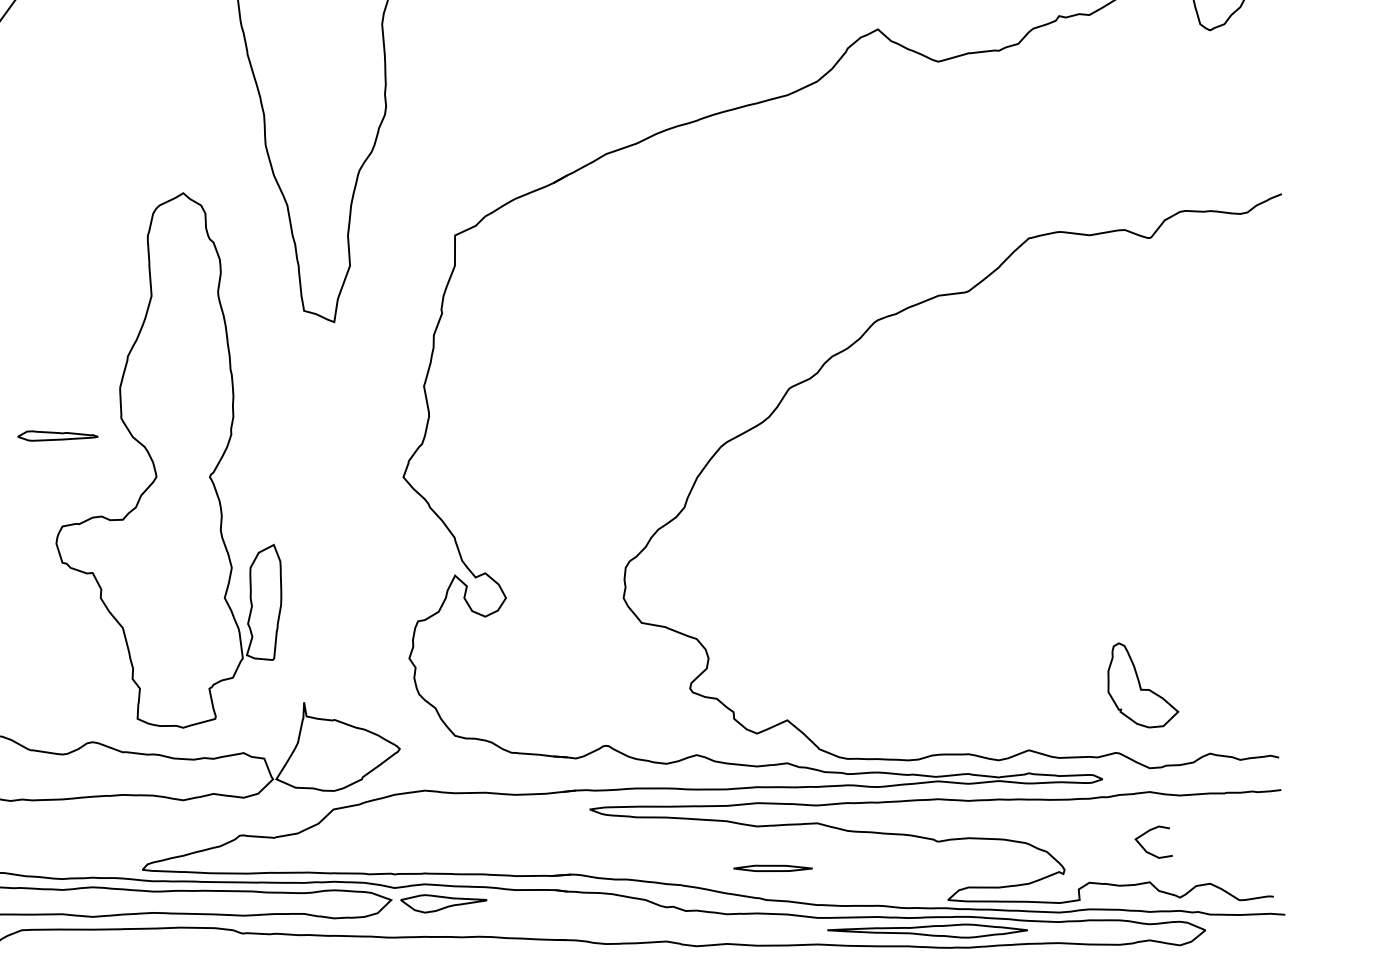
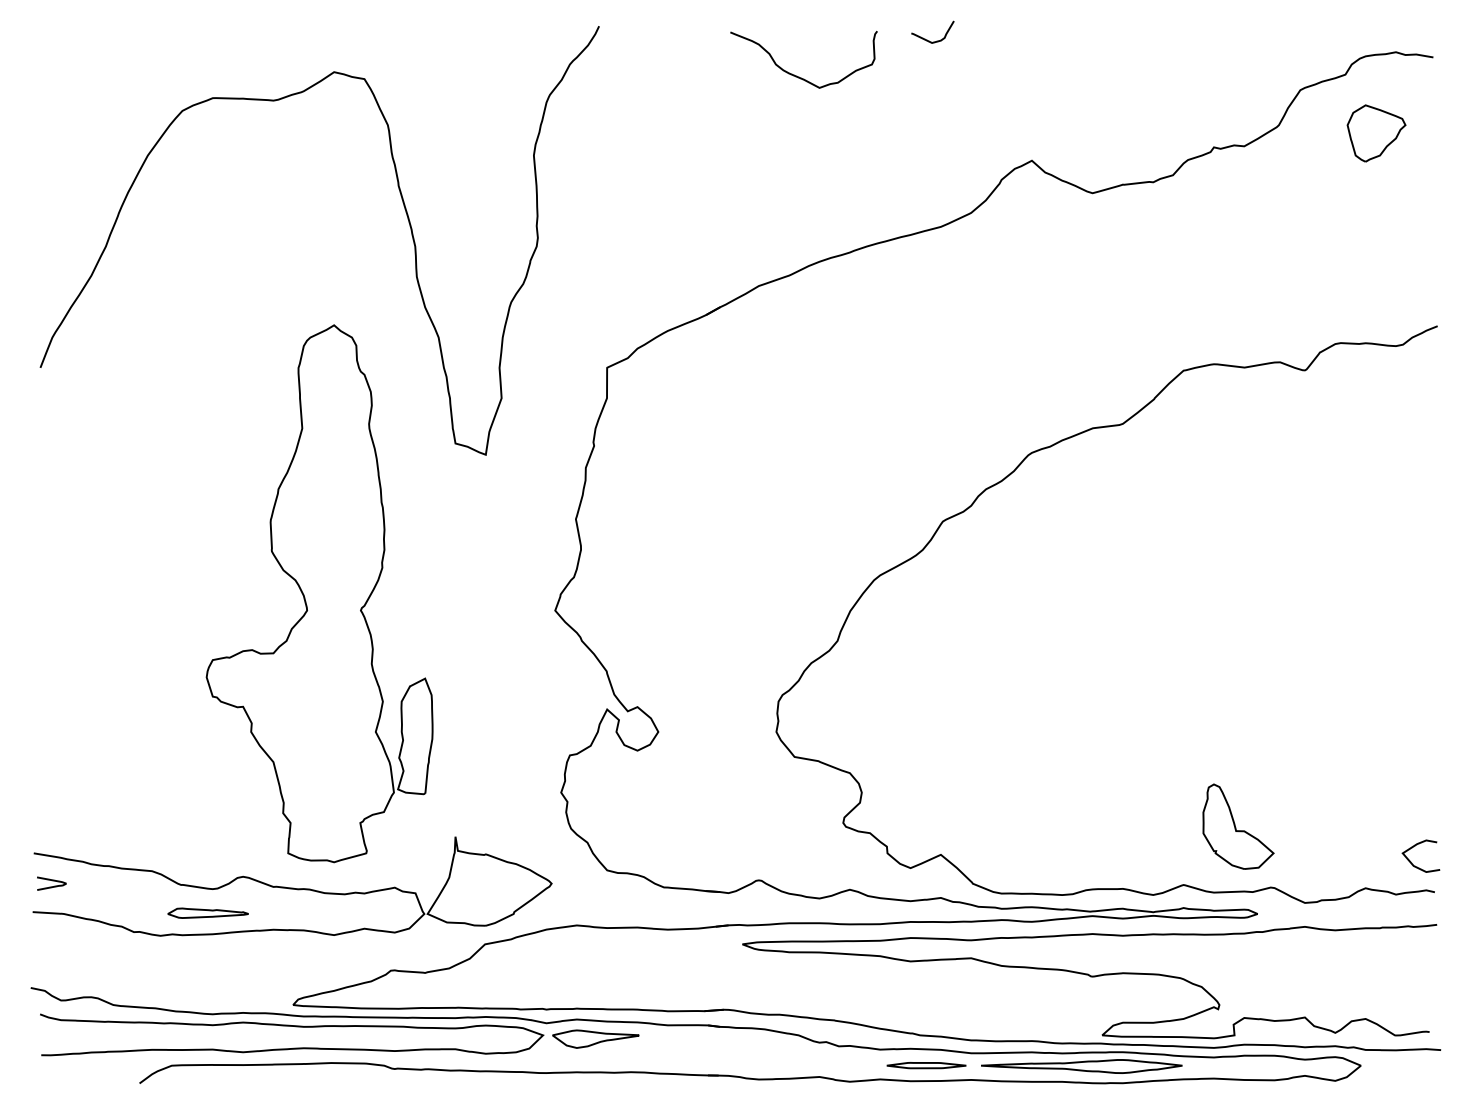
part: (57, 435) -> (207, 912), moved
part: (1143, 685) -> (1238, 826), moved
curve: (1148, 832) -> (1415, 846), moved
part: (773, 868) -> (926, 1065), moved

